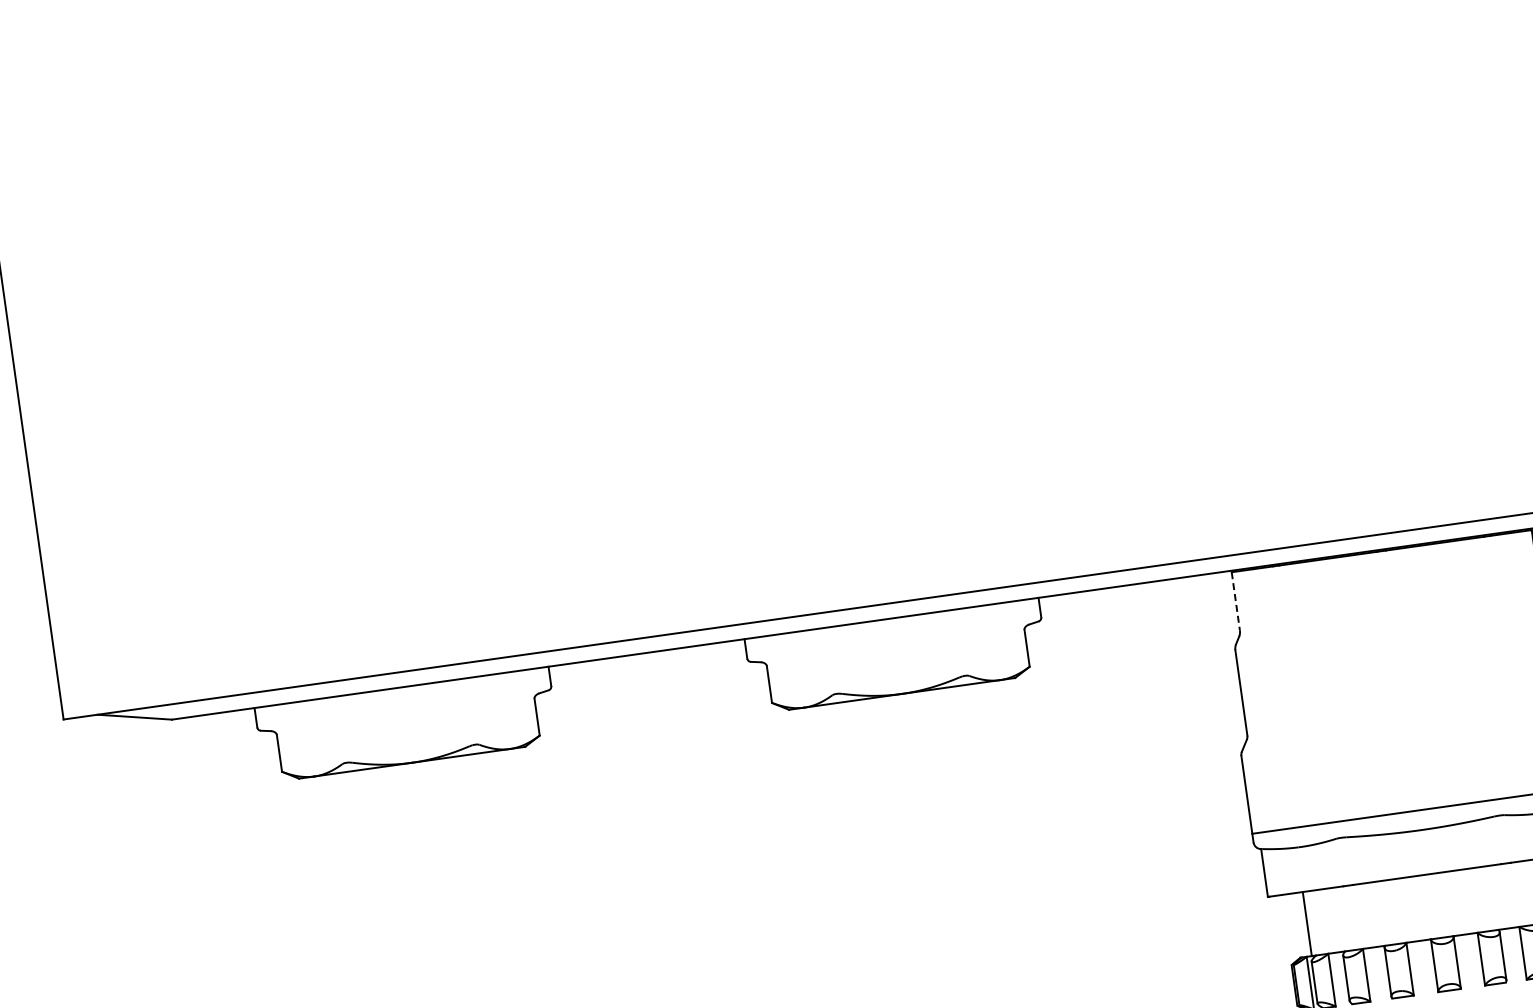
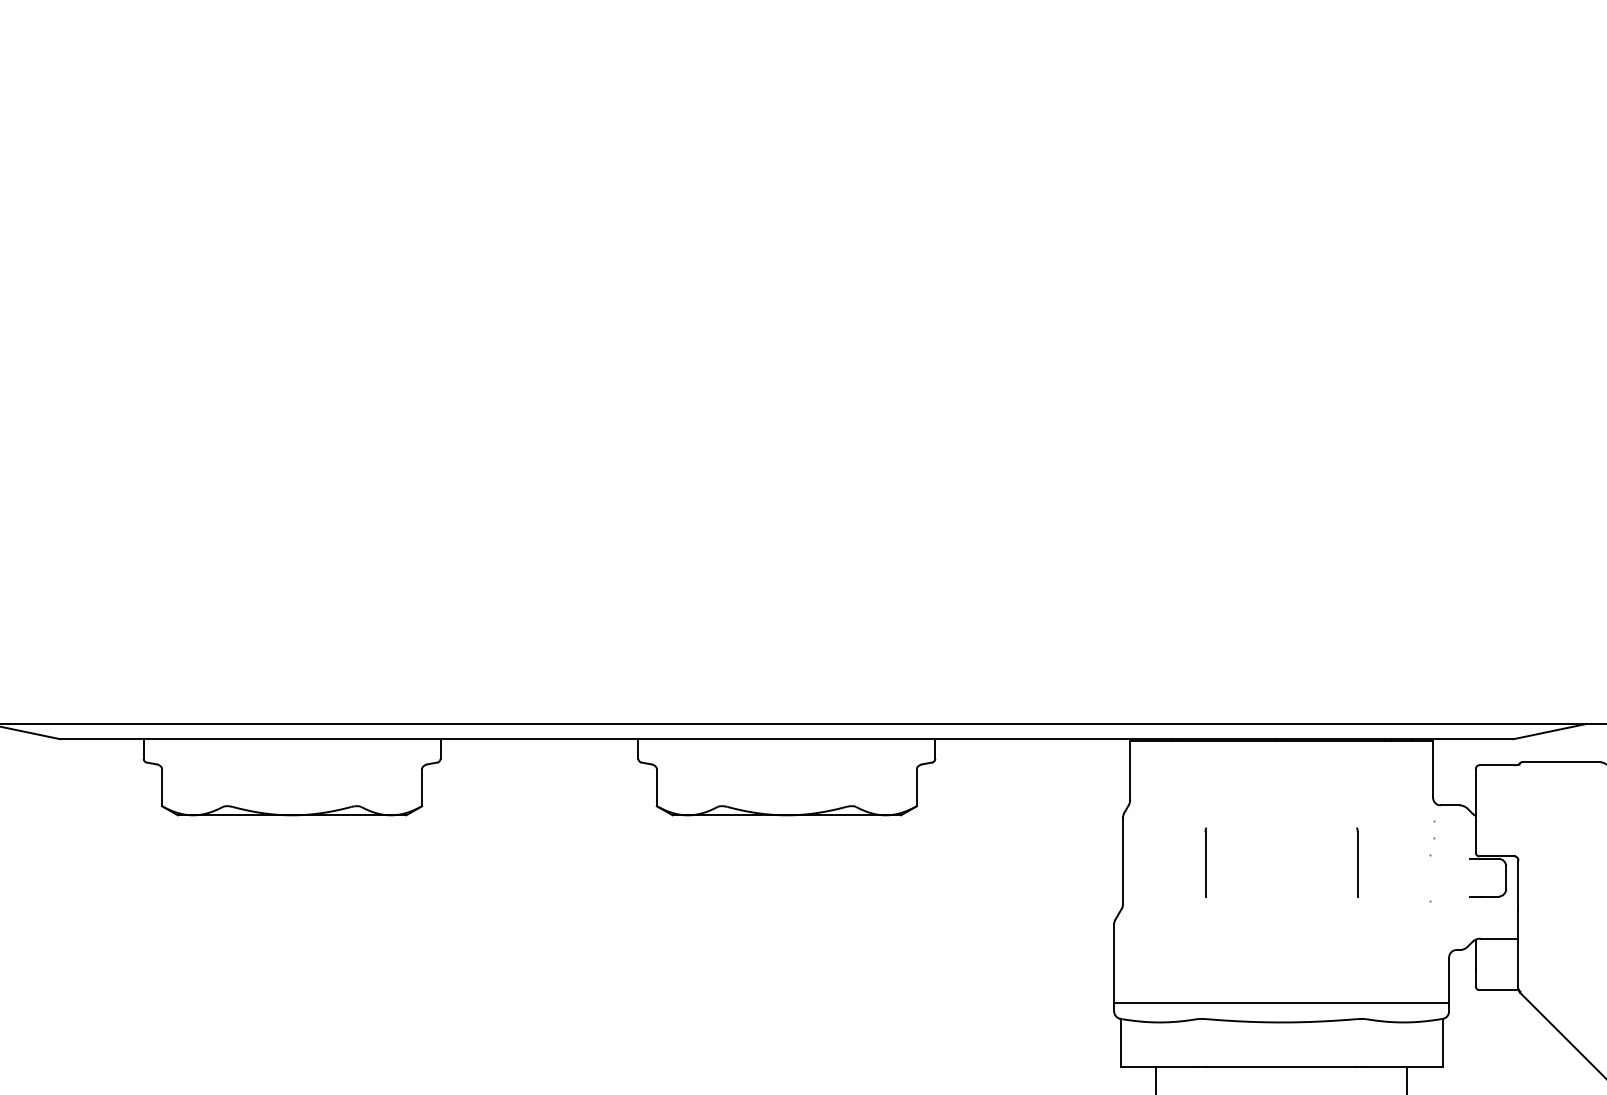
line: (1236, 601) -> (1130, 770), dashed -> solid
line: (1473, 661) -> (1357, 862), added
part: (1323, 682) -> (1205, 862), added

